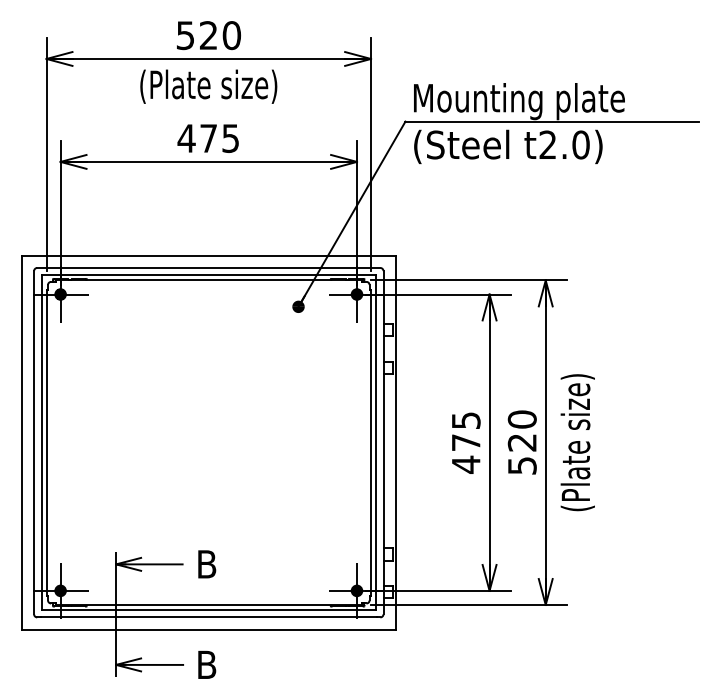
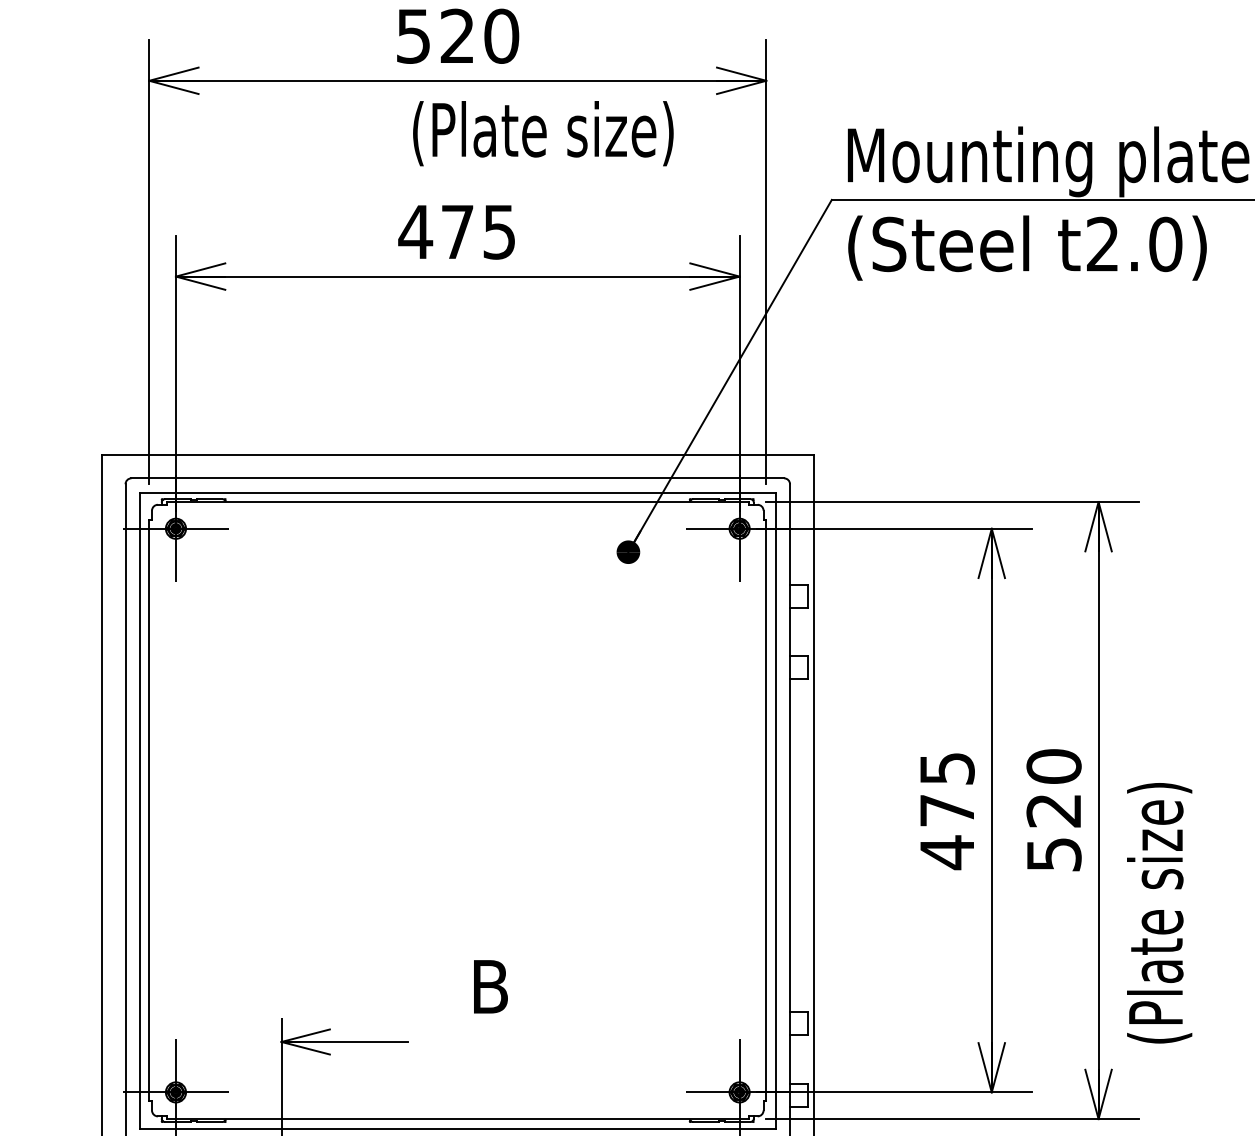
text: (208, 86) -> (542, 133), moved
text: (577, 442) -> (1158, 912), moved
text: (207, 564) -> (491, 987), moved

